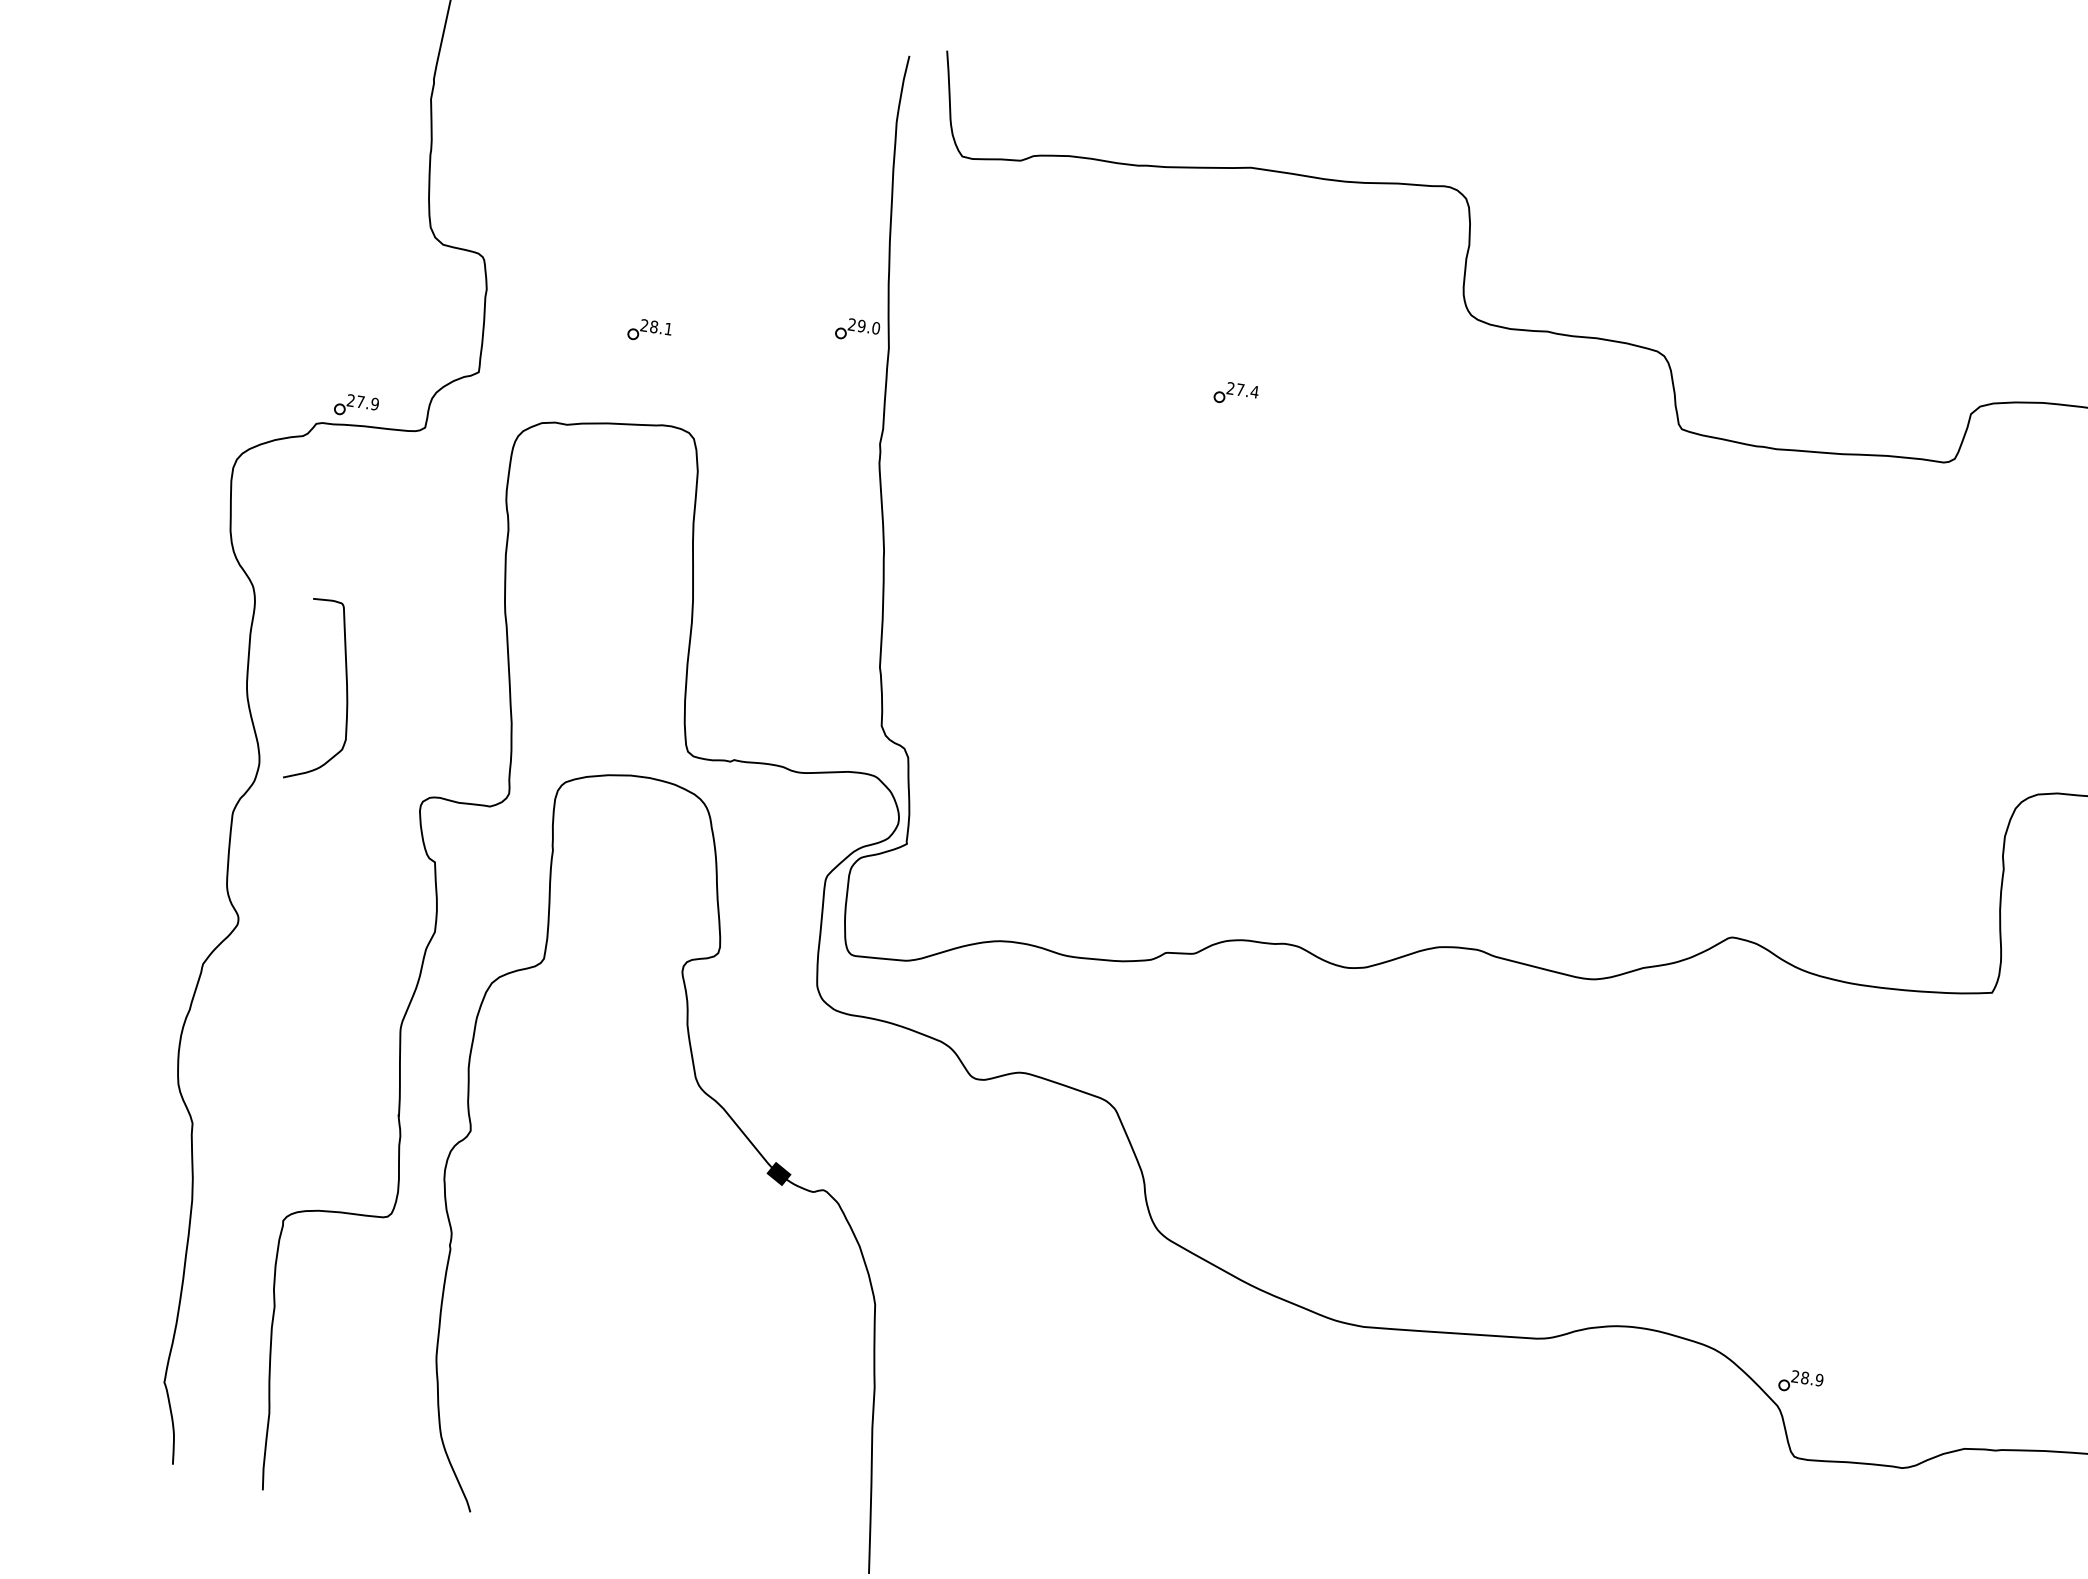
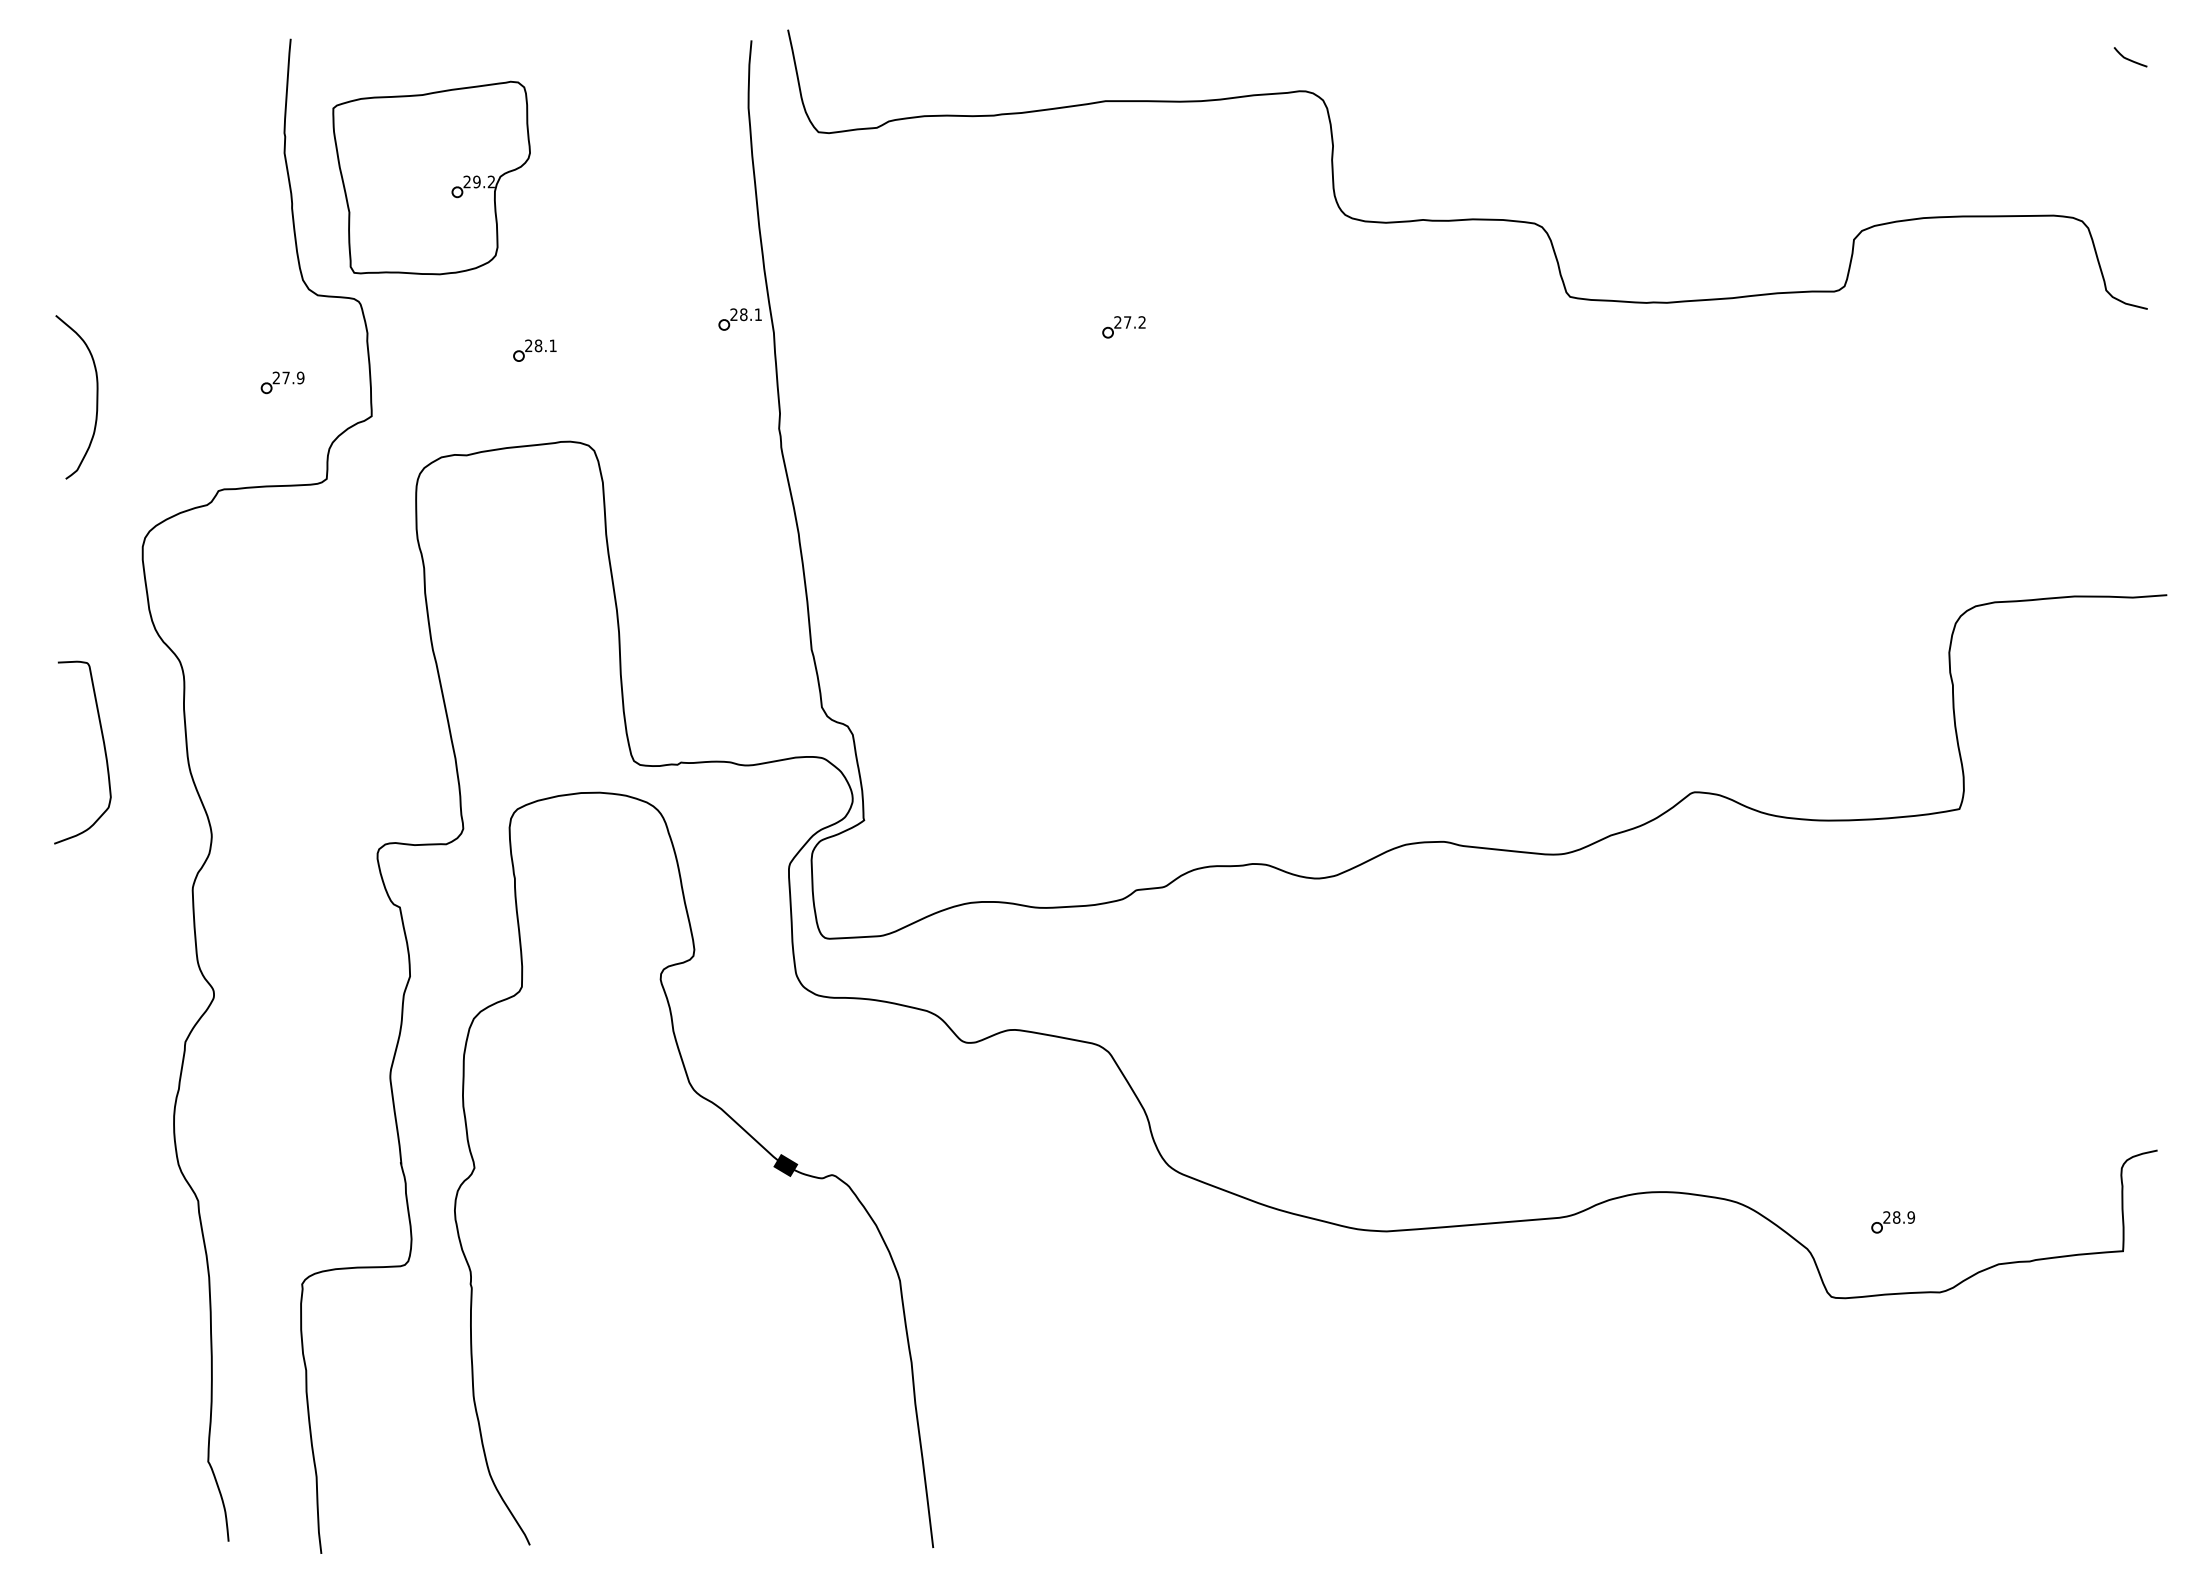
part: (572, 144) -> (431, 177), added
curve: (209, 313) -> (96, 397), added
text: (869, 327) -> (751, 314), 29.0 -> 28.1
text: (1255, 392) -> (1142, 322), 27.4 -> 27.2
part: (356, 405) -> (282, 382), moved
curve: (345, 689) -> (103, 747), moved
part: (1800, 1382) -> (1892, 1222), moved

